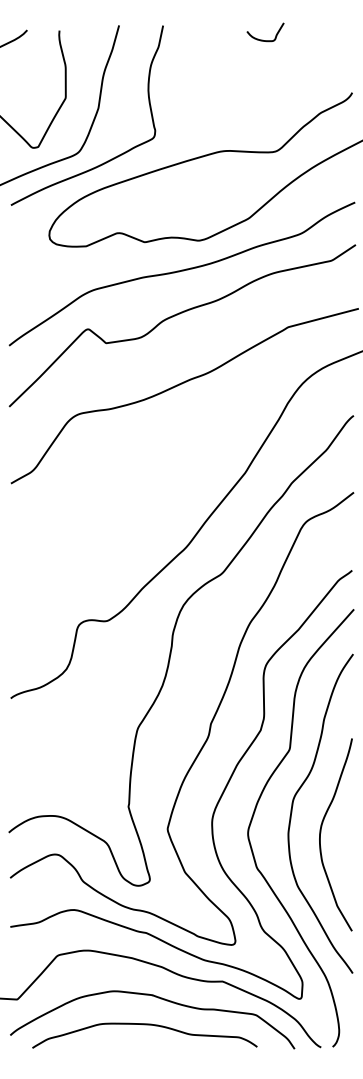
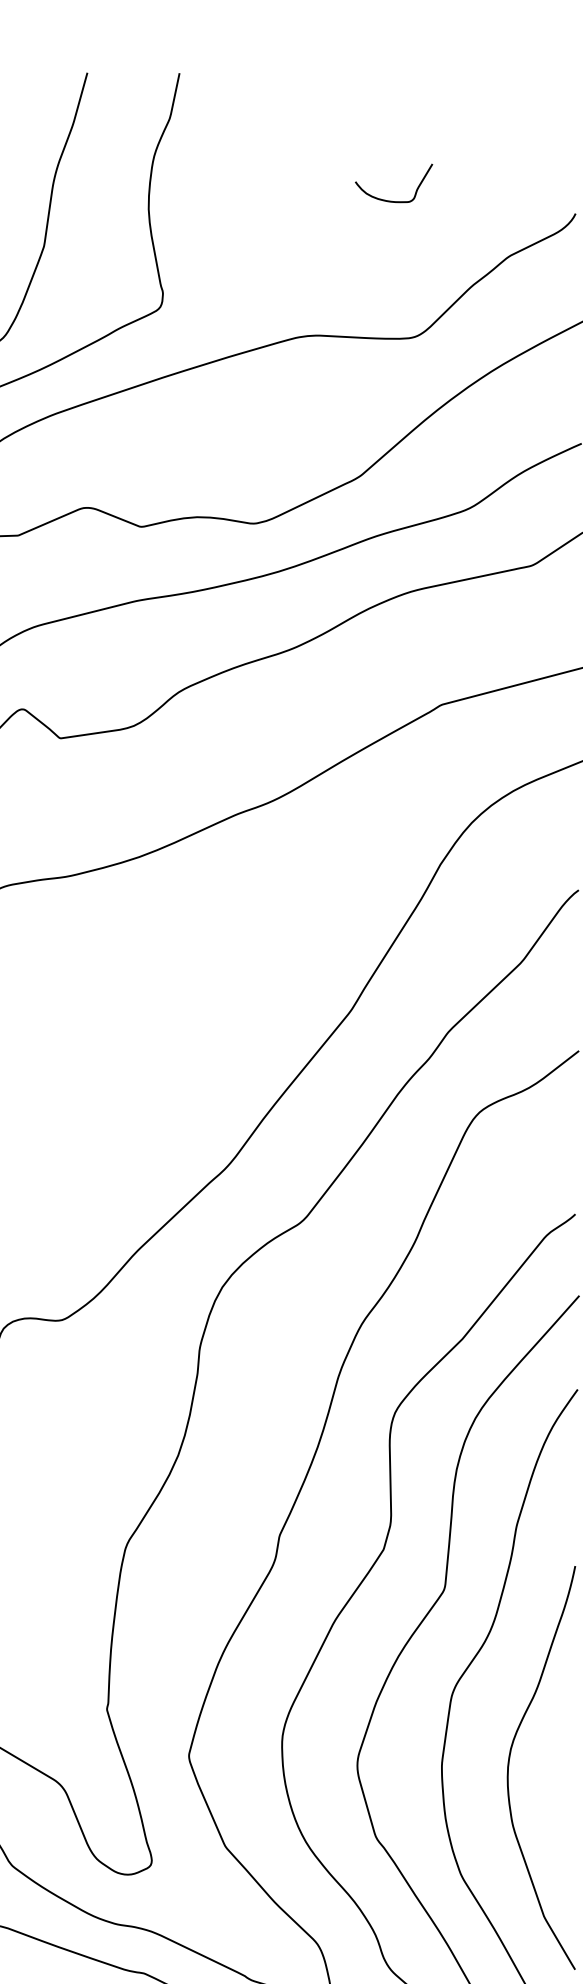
curve: (262, 39) -> (387, 198), moved

